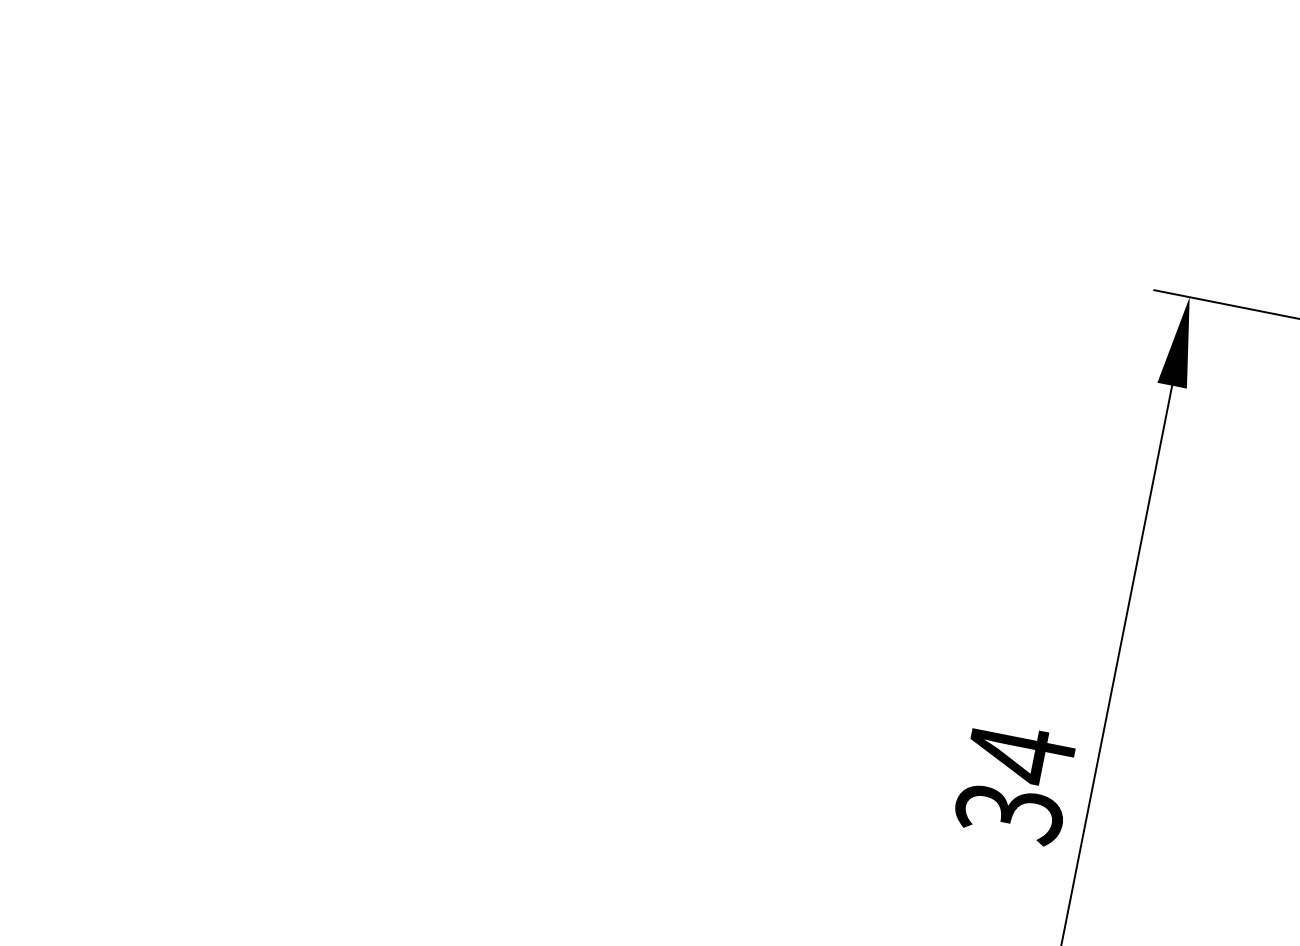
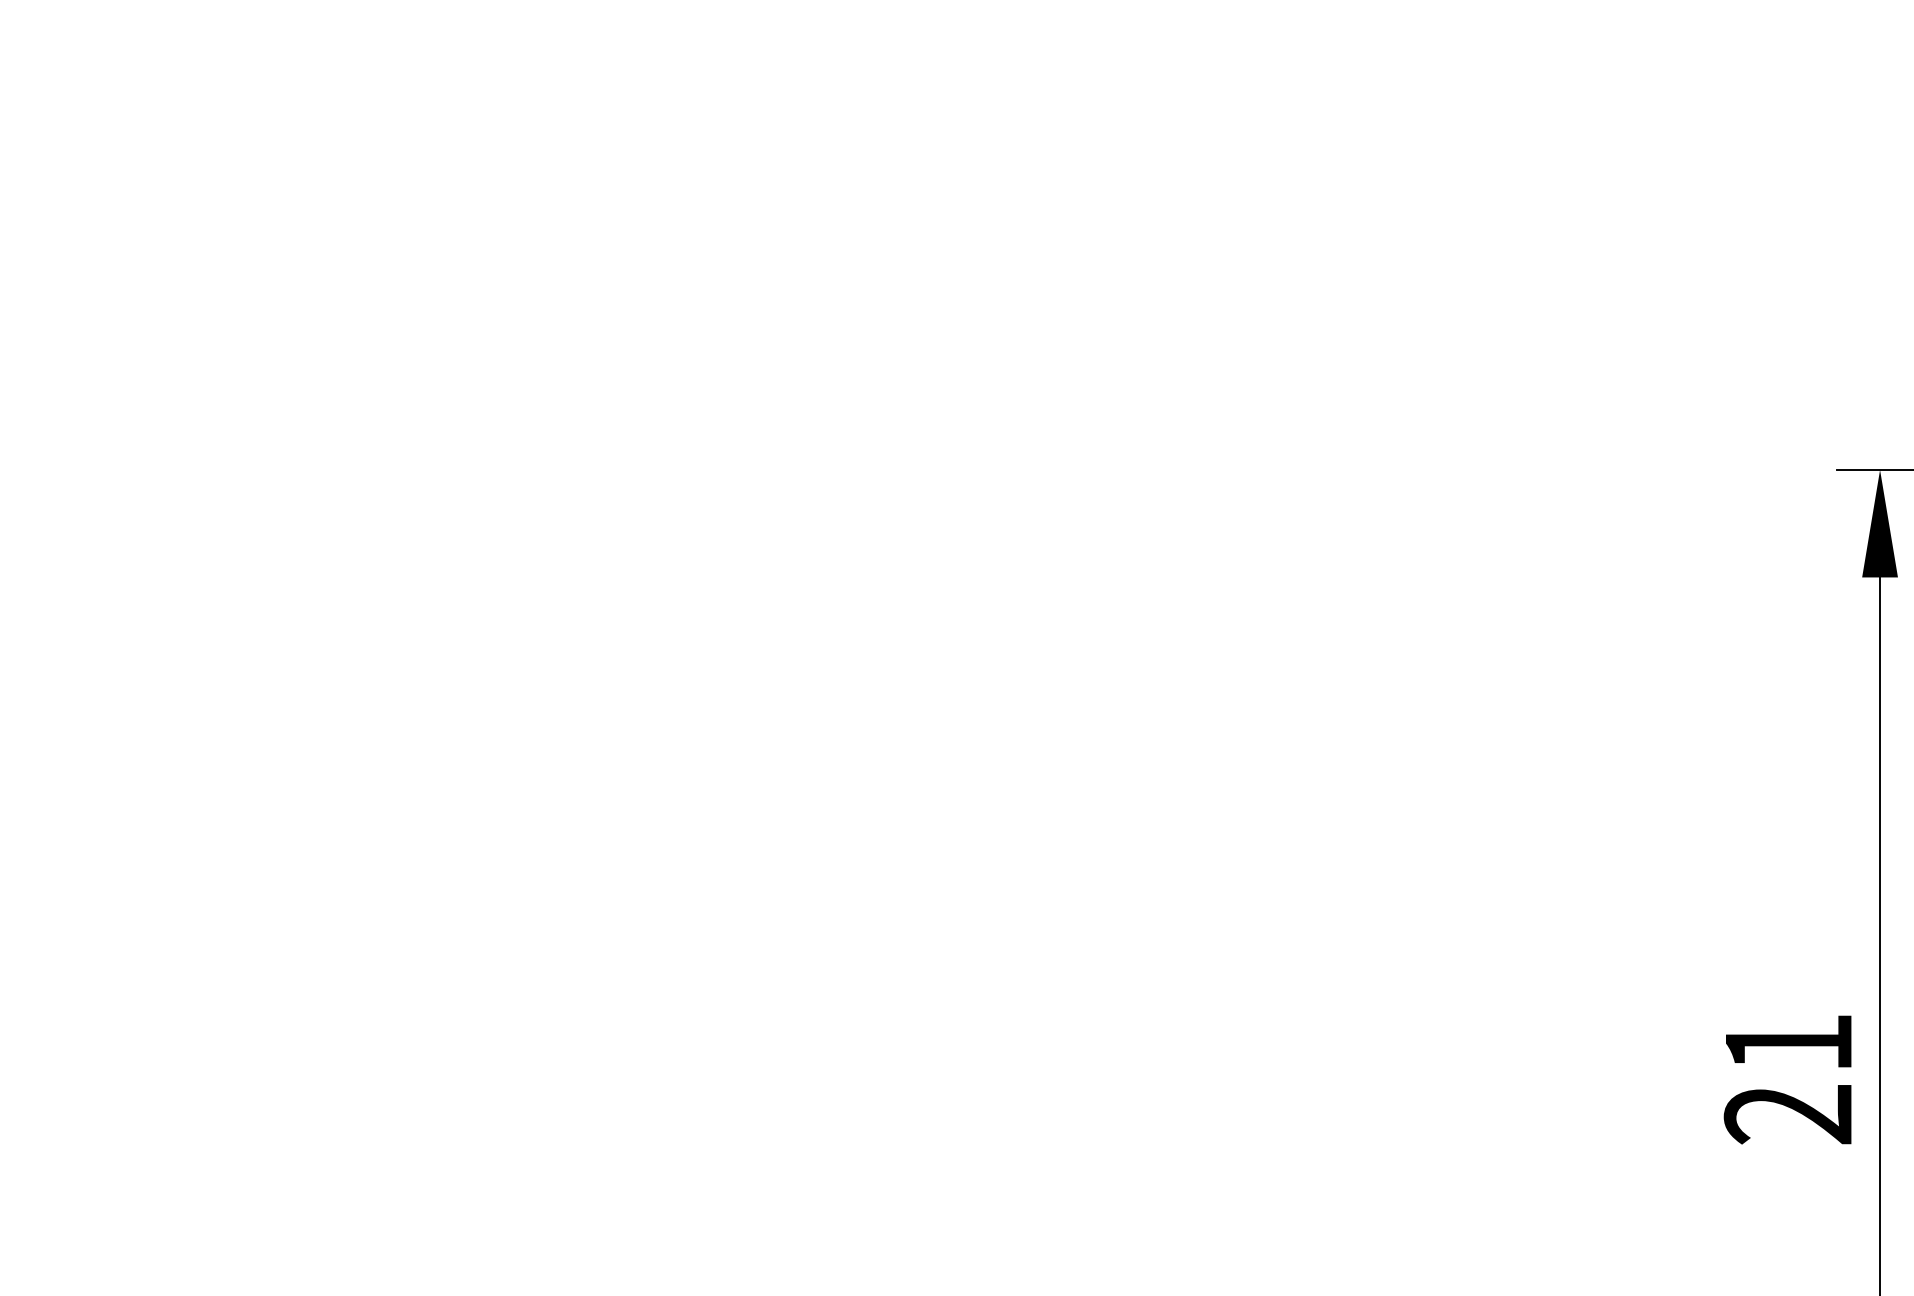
text: (1015, 783) -> (1788, 1078), 34 -> 21

